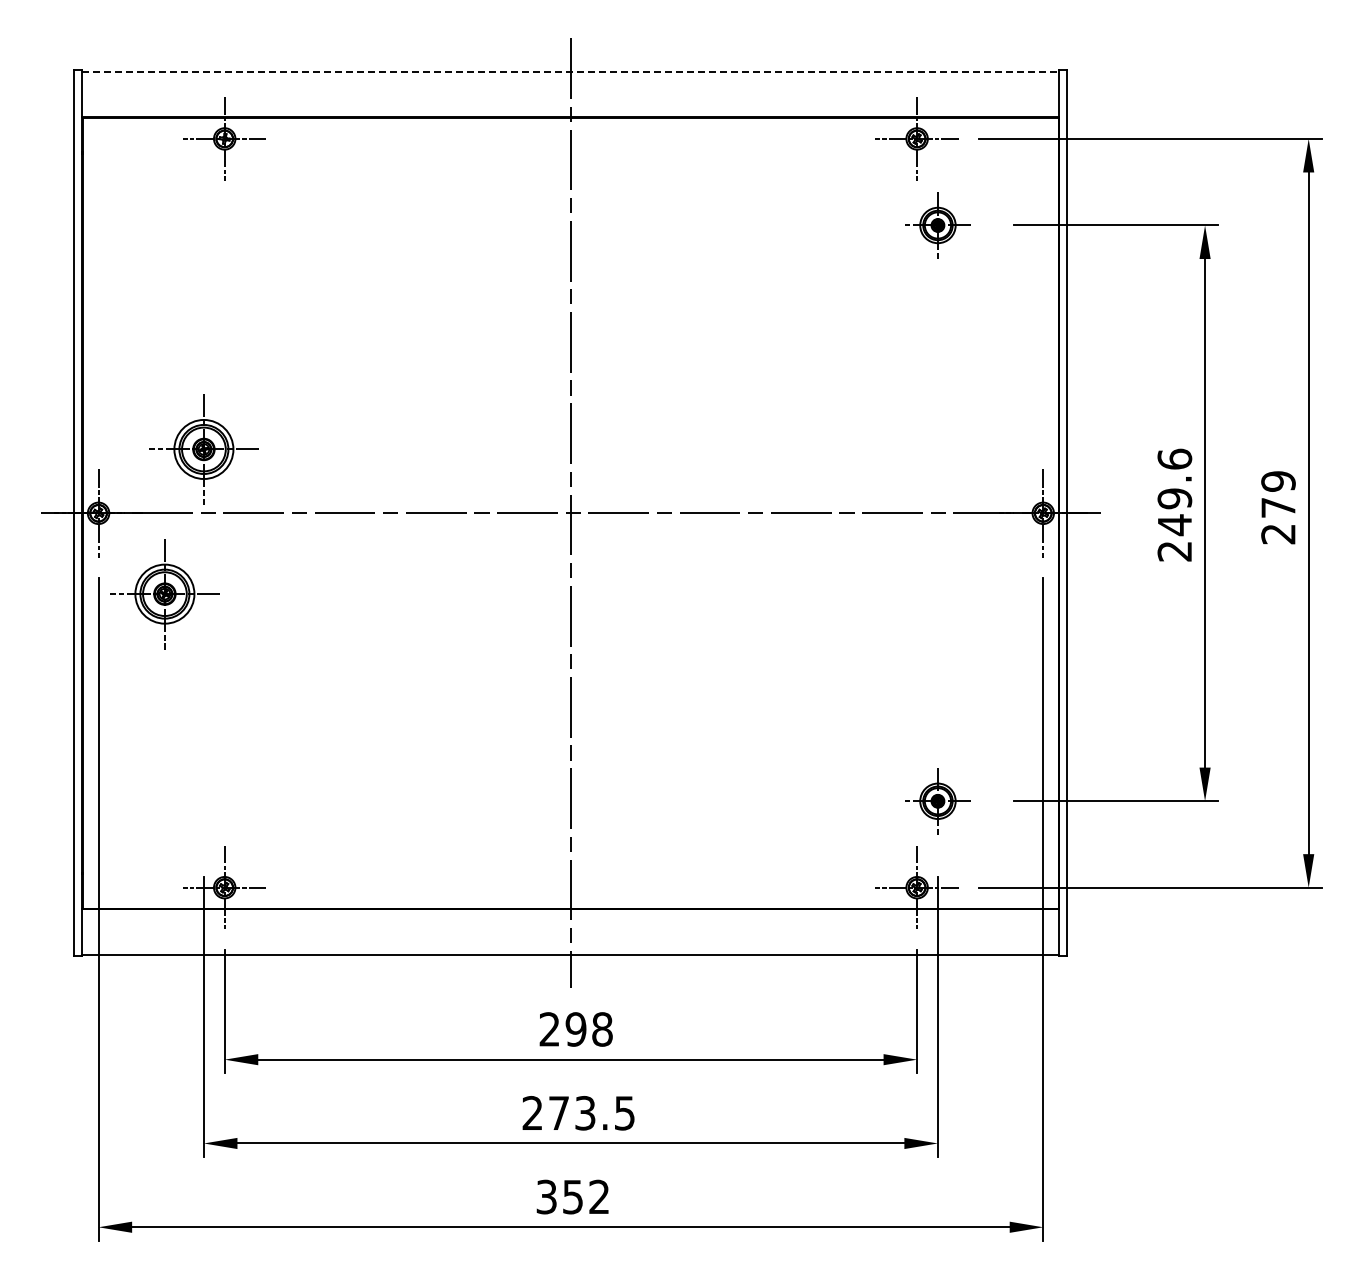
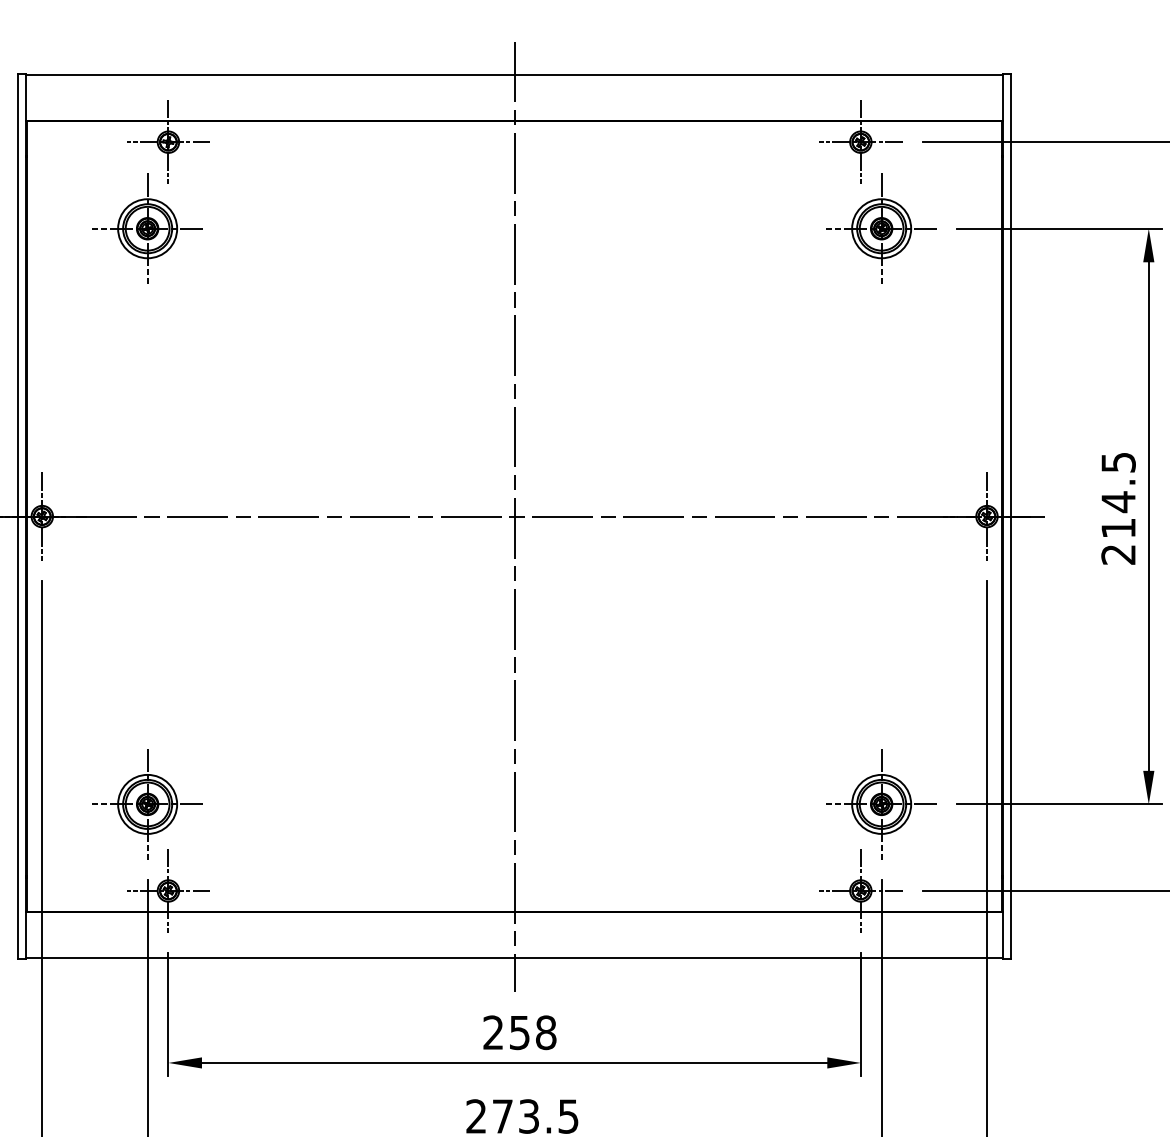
line: (571, 71) -> (515, 74), dashed -> solid
part: (937, 225) -> (881, 228), size x1.67
part: (203, 449) -> (147, 228), moved
text: (1174, 492) -> (1118, 495), 249.6 -> 214.5
part: (164, 594) -> (147, 804), moved
part: (937, 801) -> (881, 804), size x1.67
text: (575, 1029) -> (519, 1032), 298 -> 258

